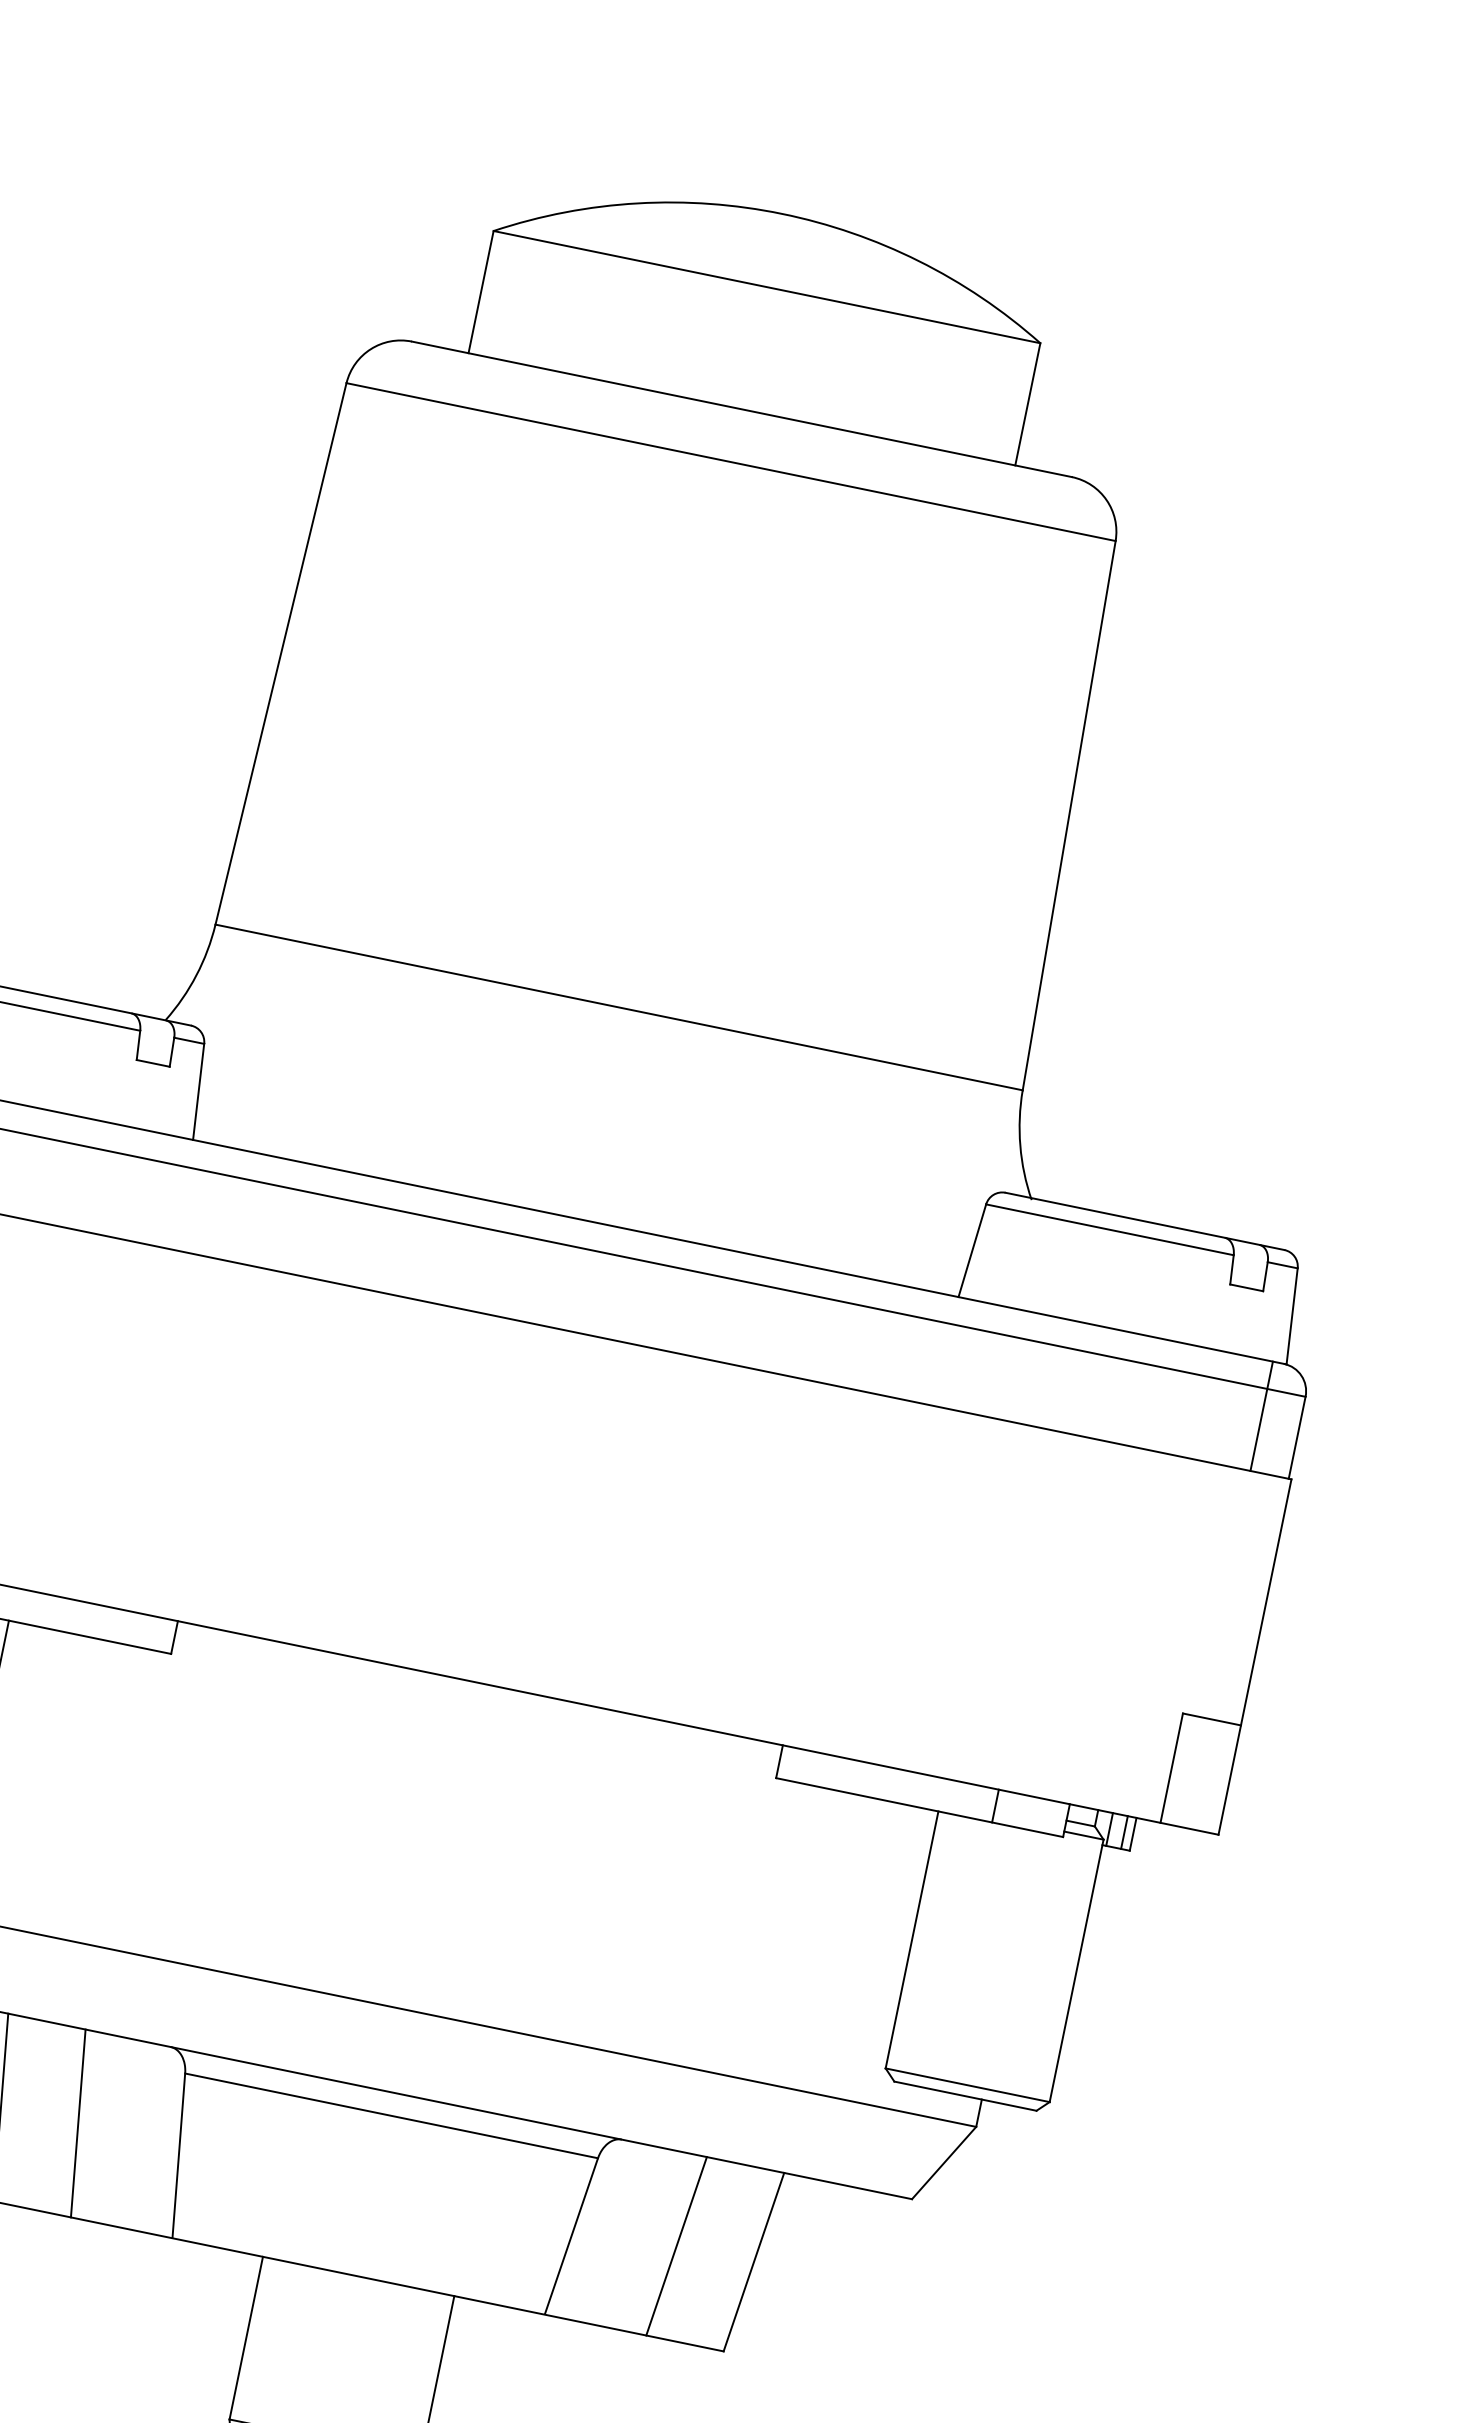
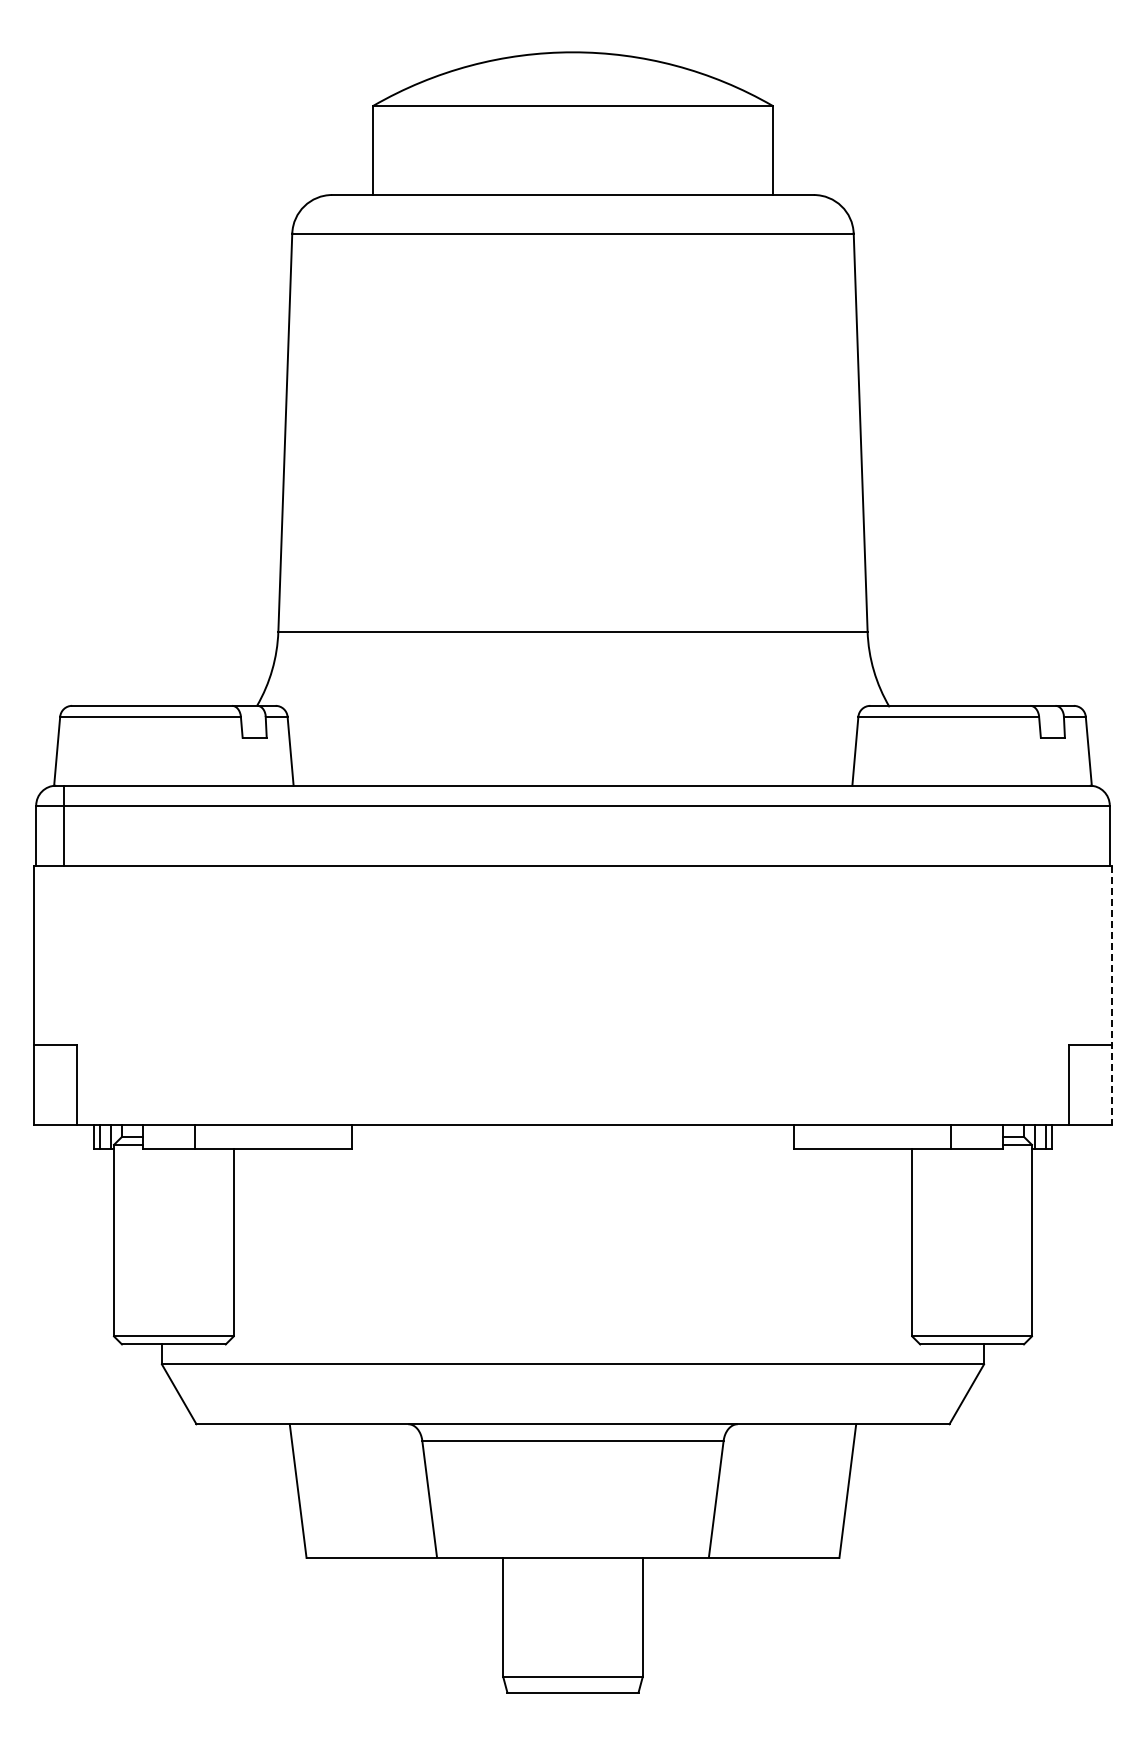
line: (1261, 1416) -> (1081, 825), removed
line: (1254, 1657) -> (1111, 995), solid -> dashed
line: (78, 2122) -> (354, 1490), removed
line: (675, 2245) -> (790, 1490), removed

